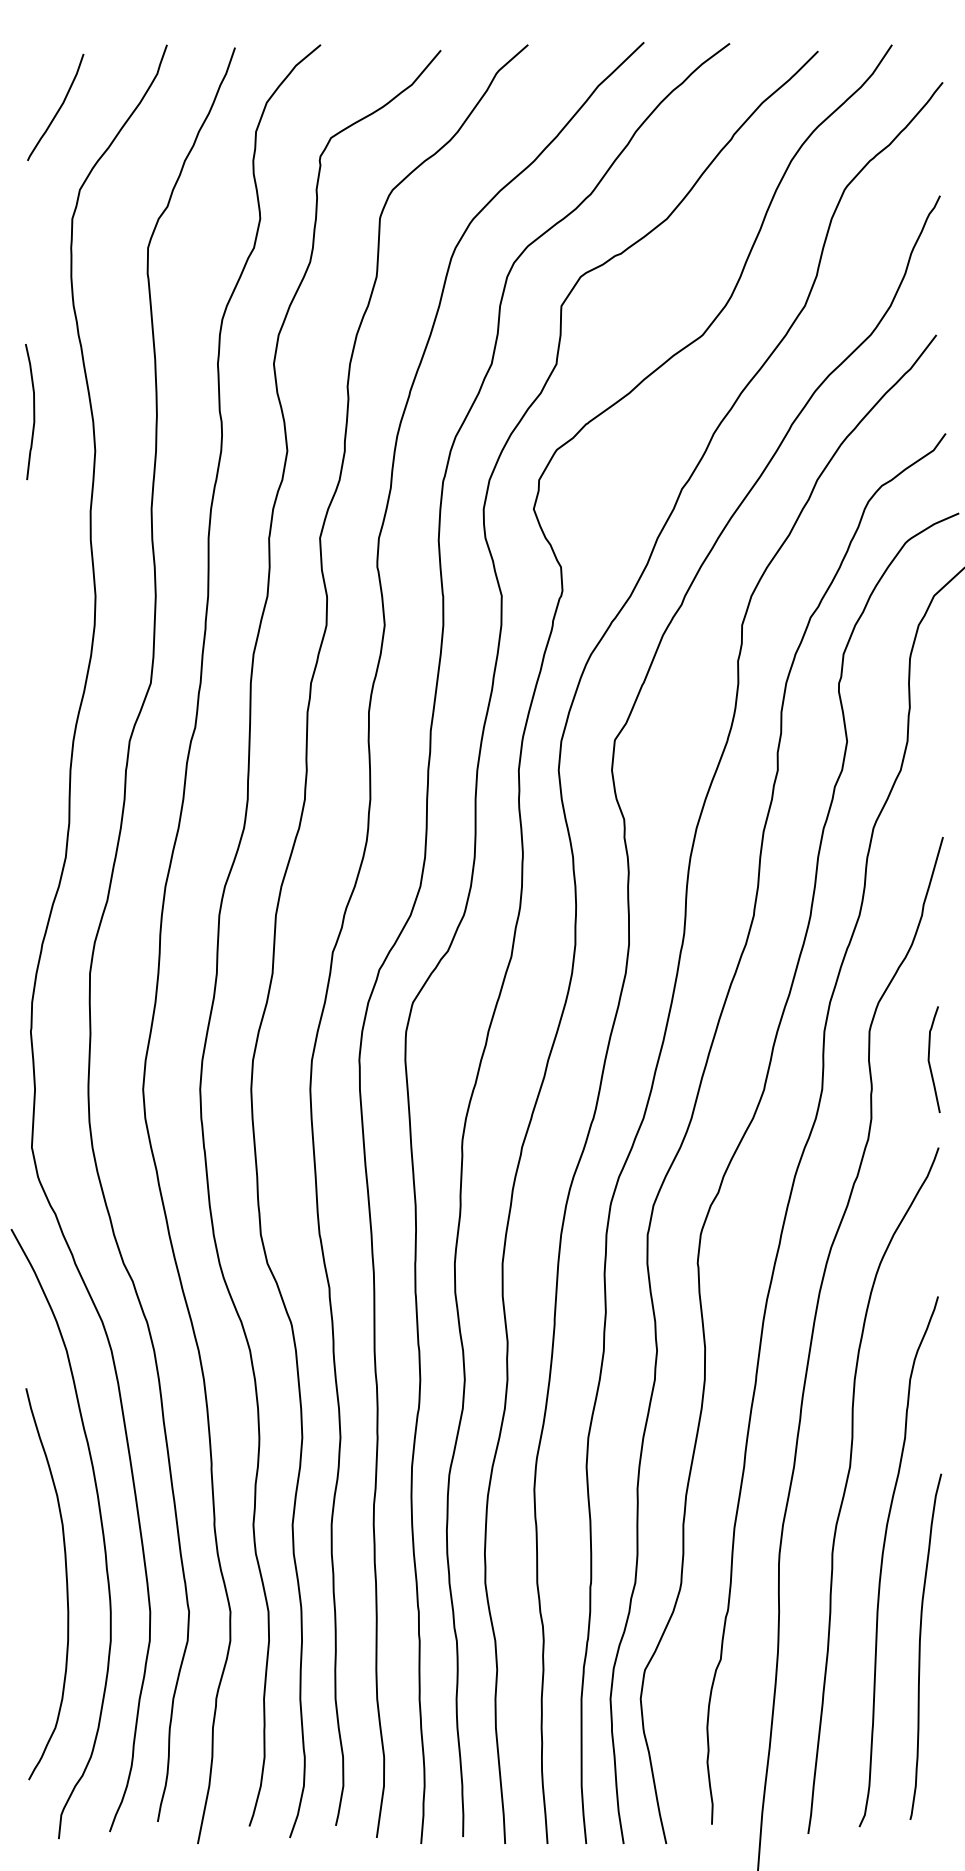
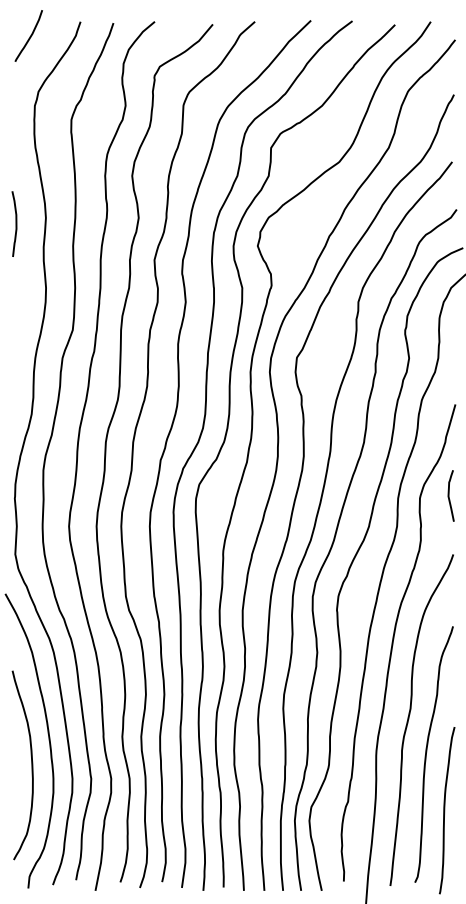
curve: (57, 108) -> (29, 36), moved
curve: (32, 410) -> (15, 223), moved
curve: (930, 1058) -> (449, 495), moved
curve: (922, 1646) -> (445, 810), moved

